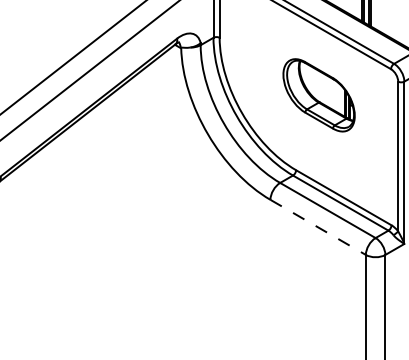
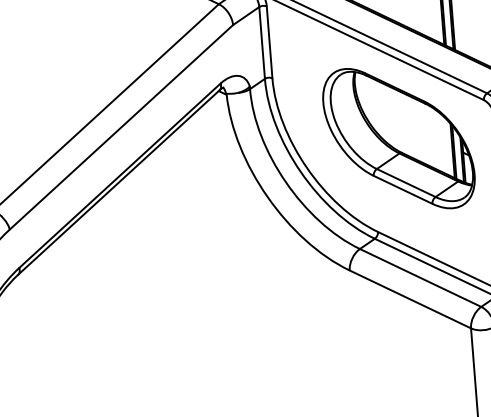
part: (318, 95) -> (398, 138), size x1.67
line: (318, 227) -> (410, 299), dashed -> solid

